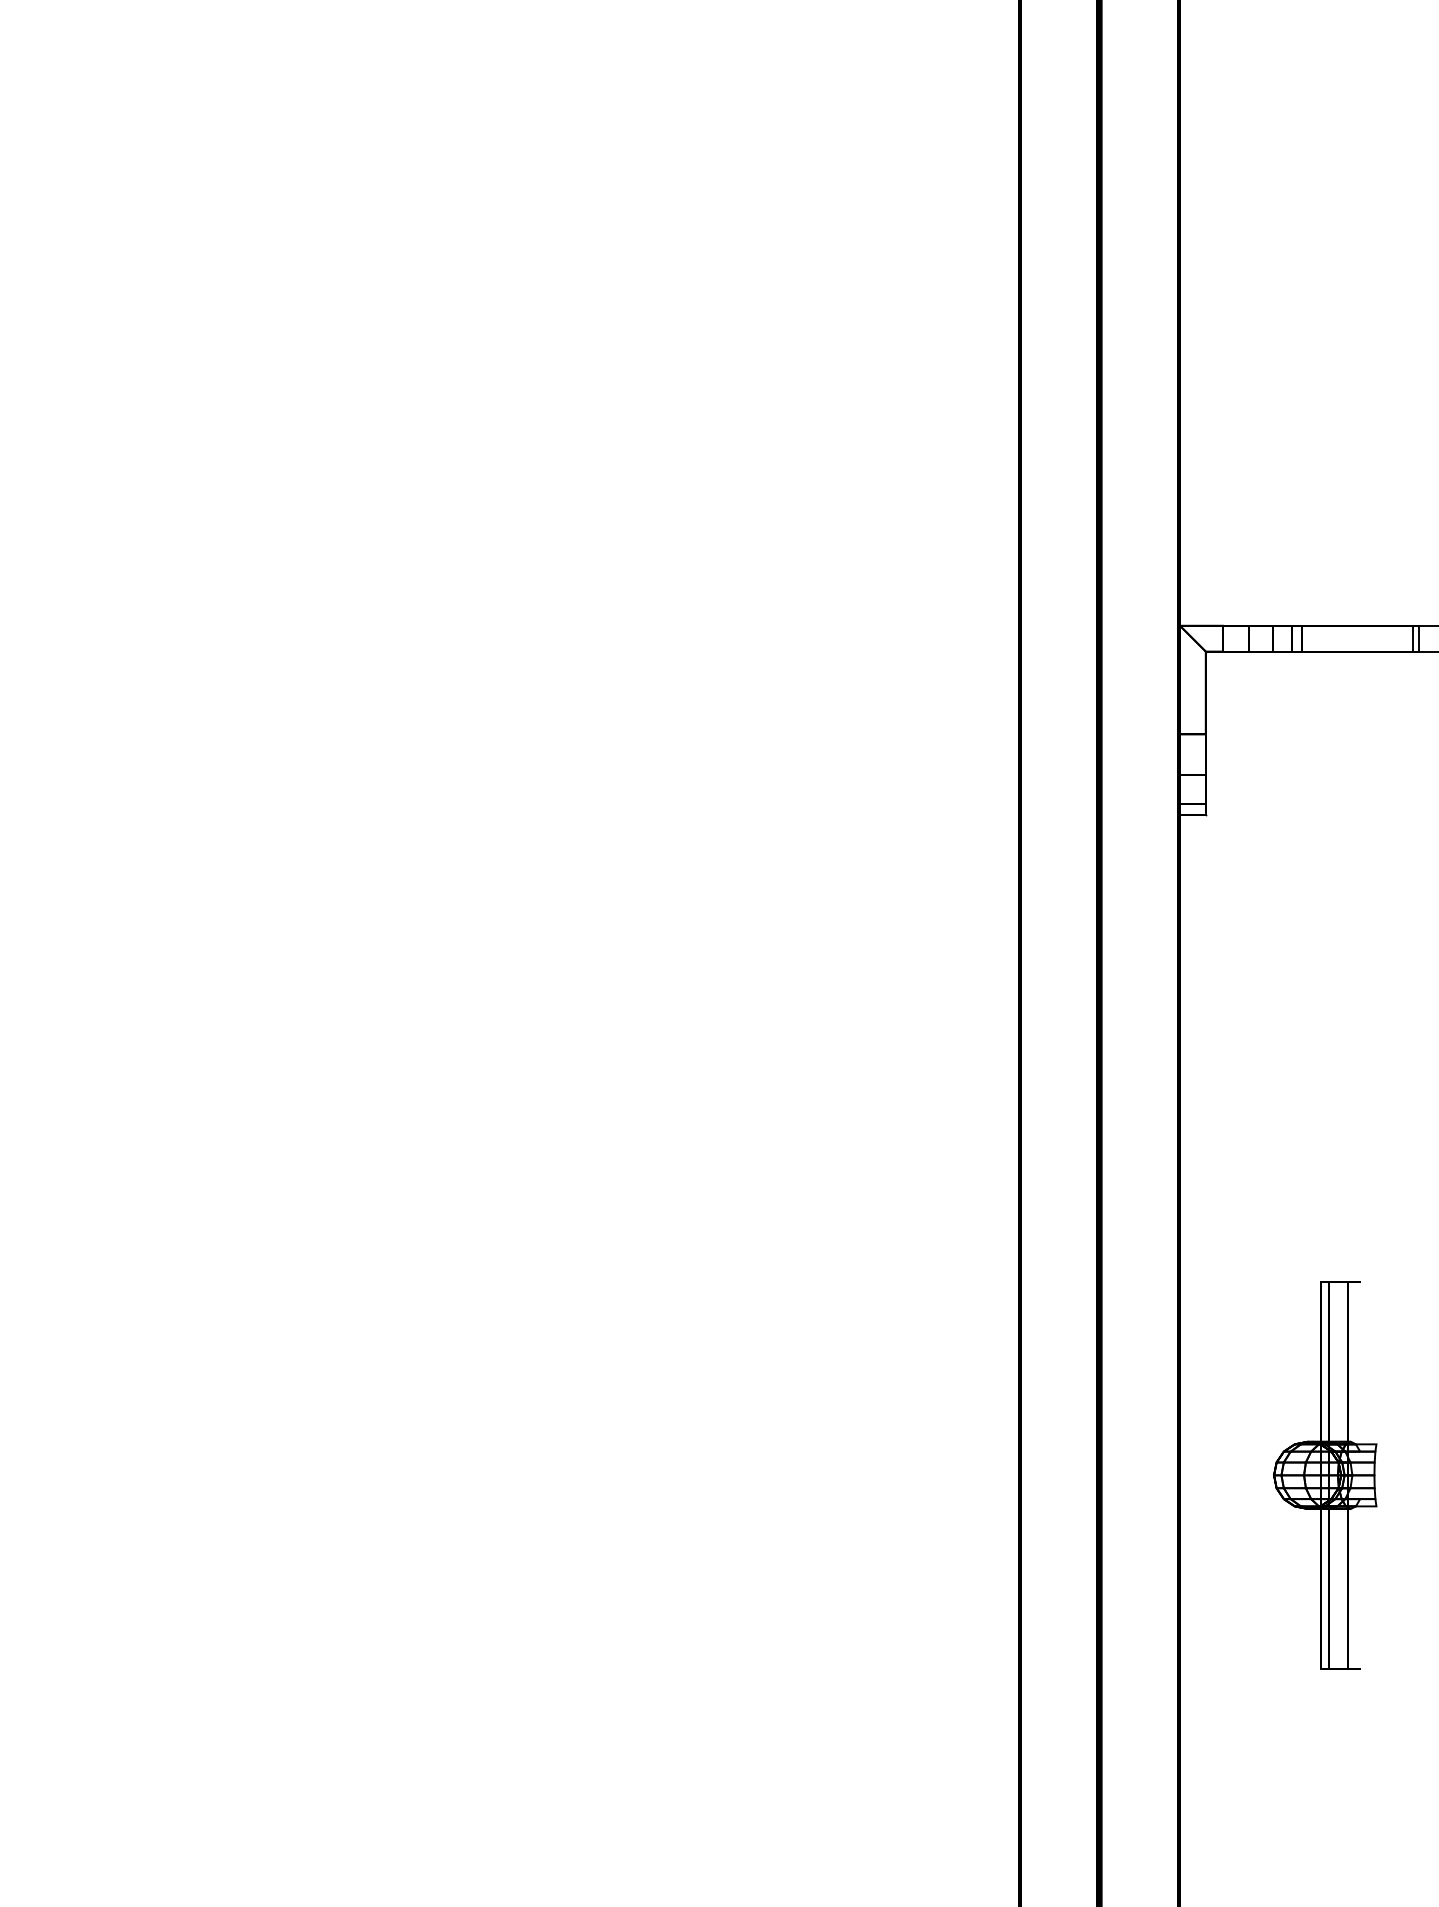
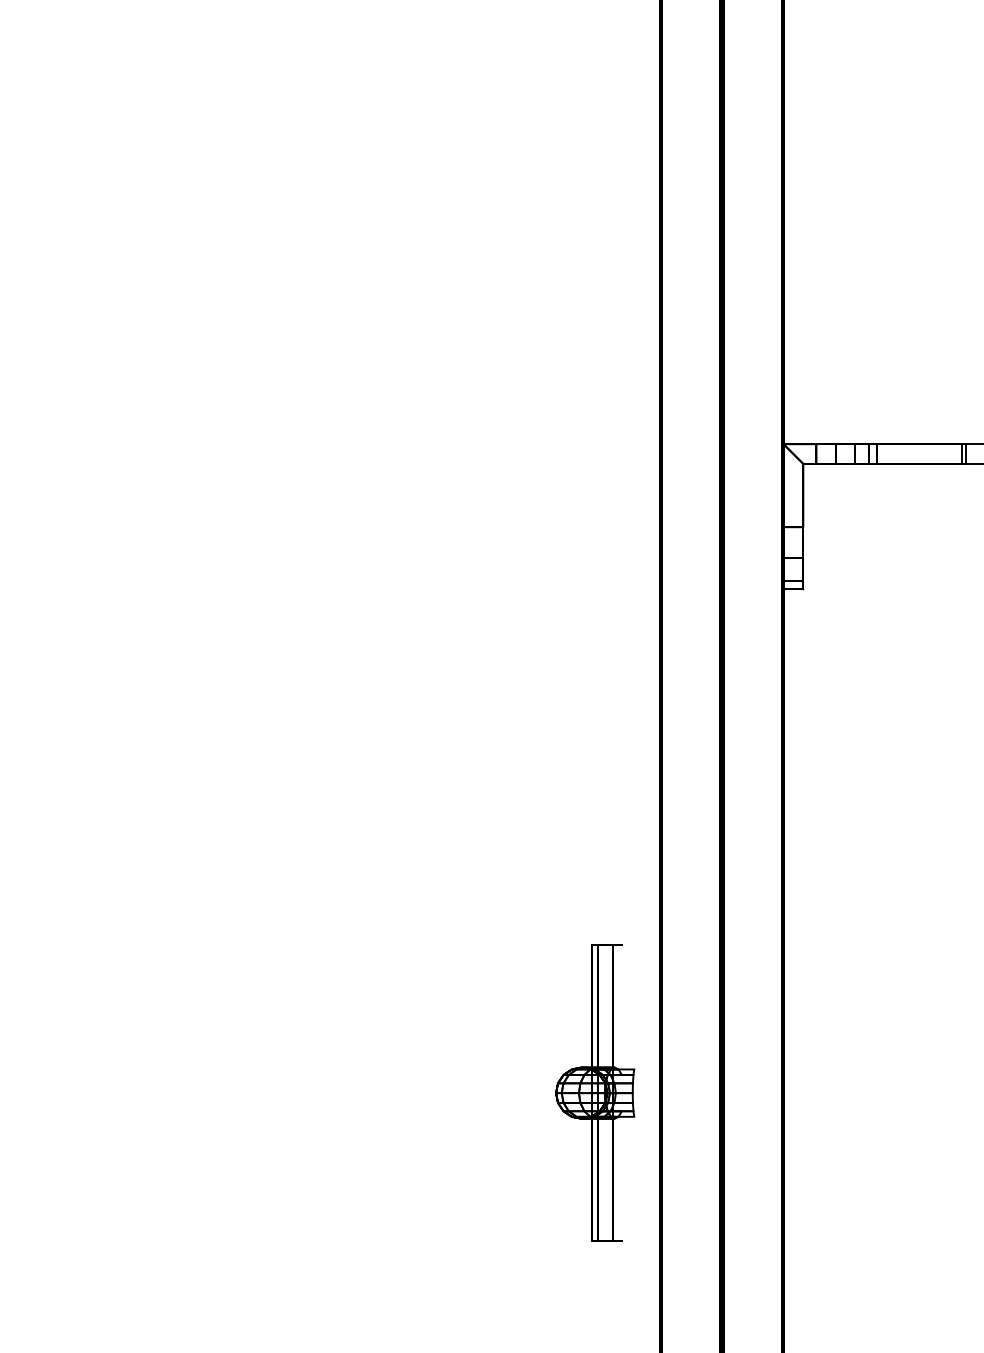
part: (1325, 1475) -> (595, 1093), moved

